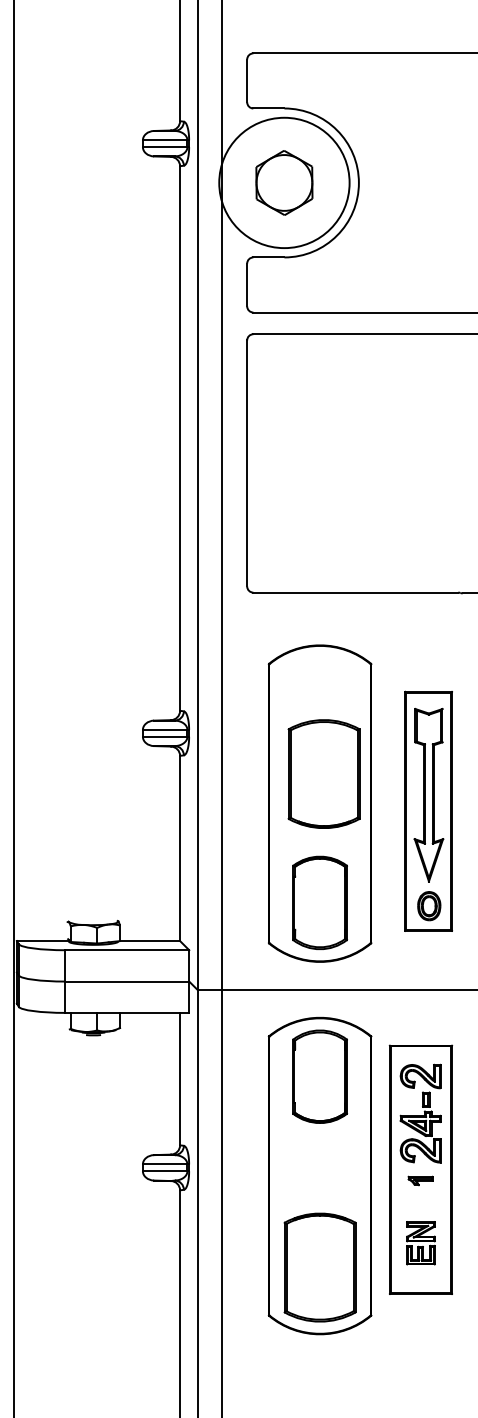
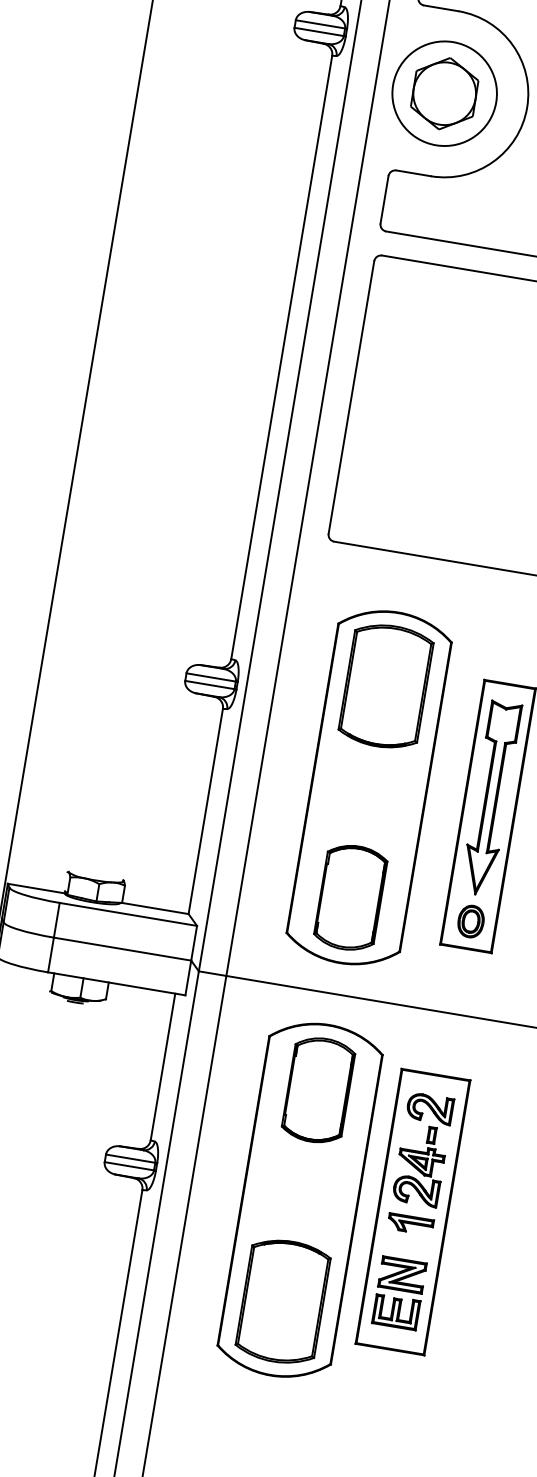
circle: (283, 182) -> (443, 93), size x0.71
part: (323, 773) -> (385, 685), moved
part: (420, 1180) -> (410, 1223), size x1.67
part: (420, 1243) -> (398, 1293), size x1.43

